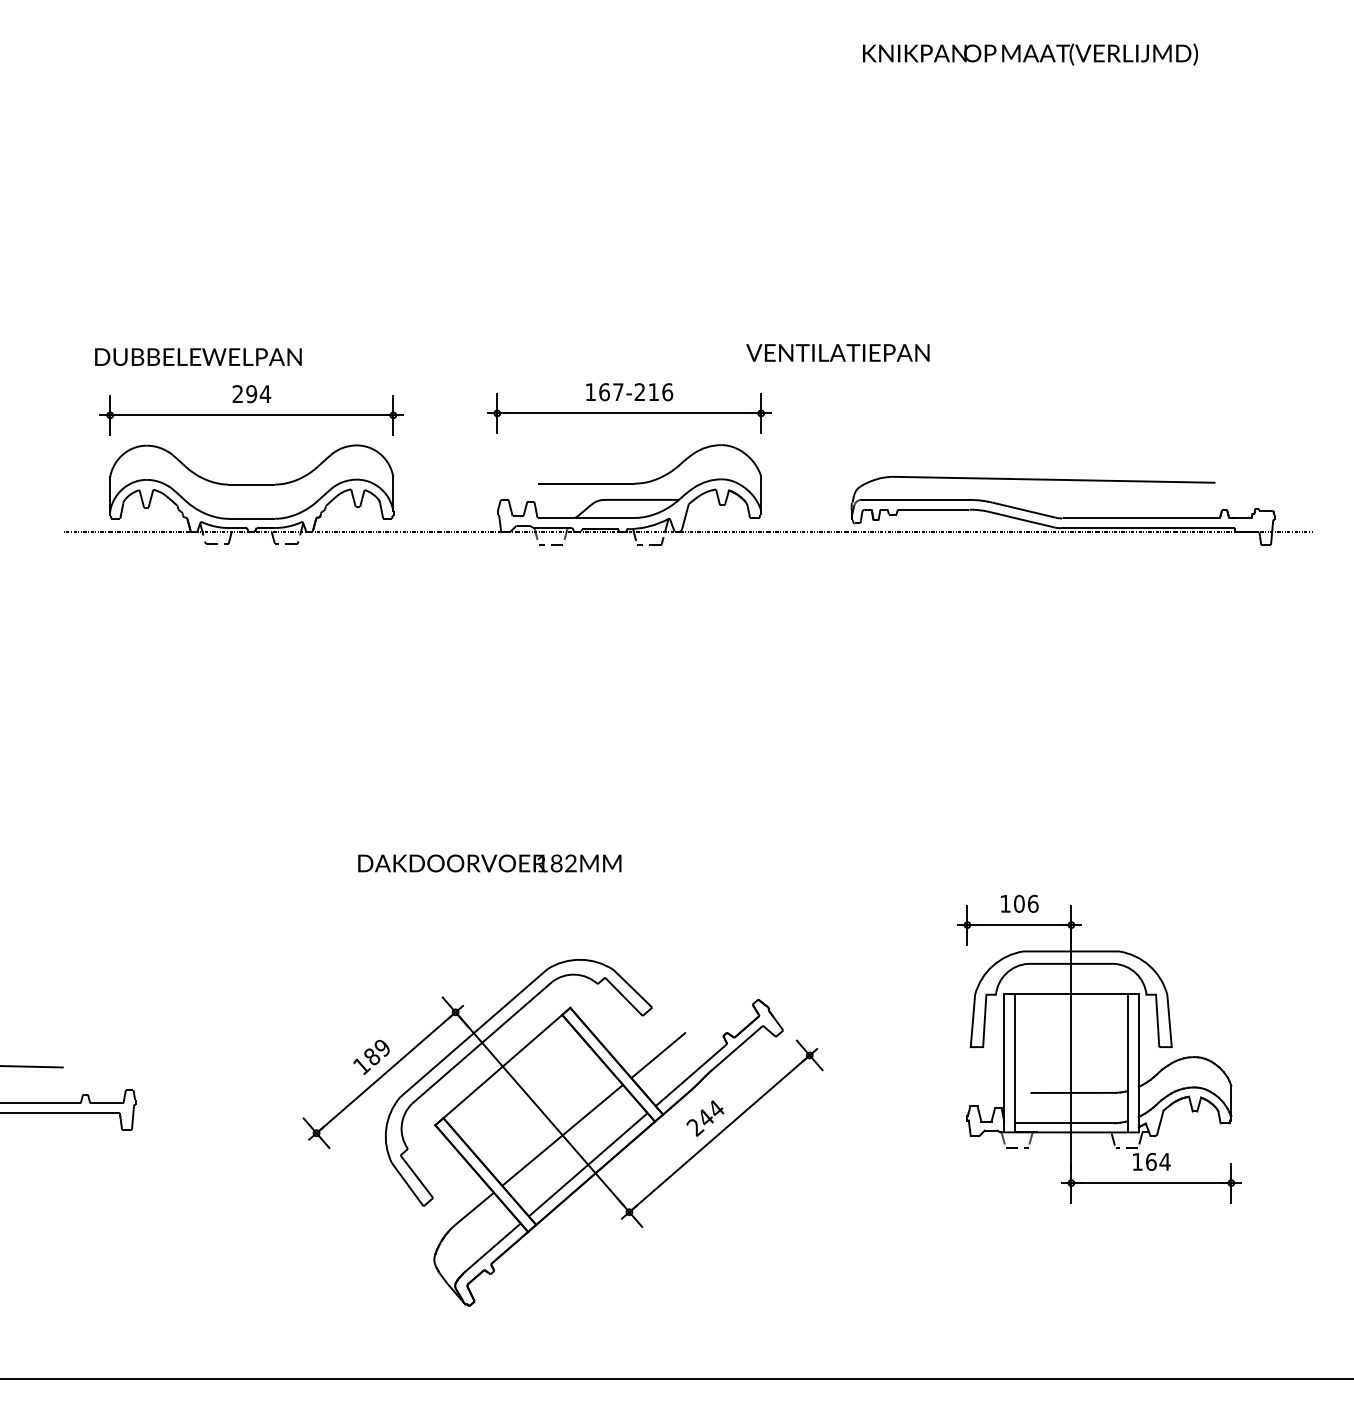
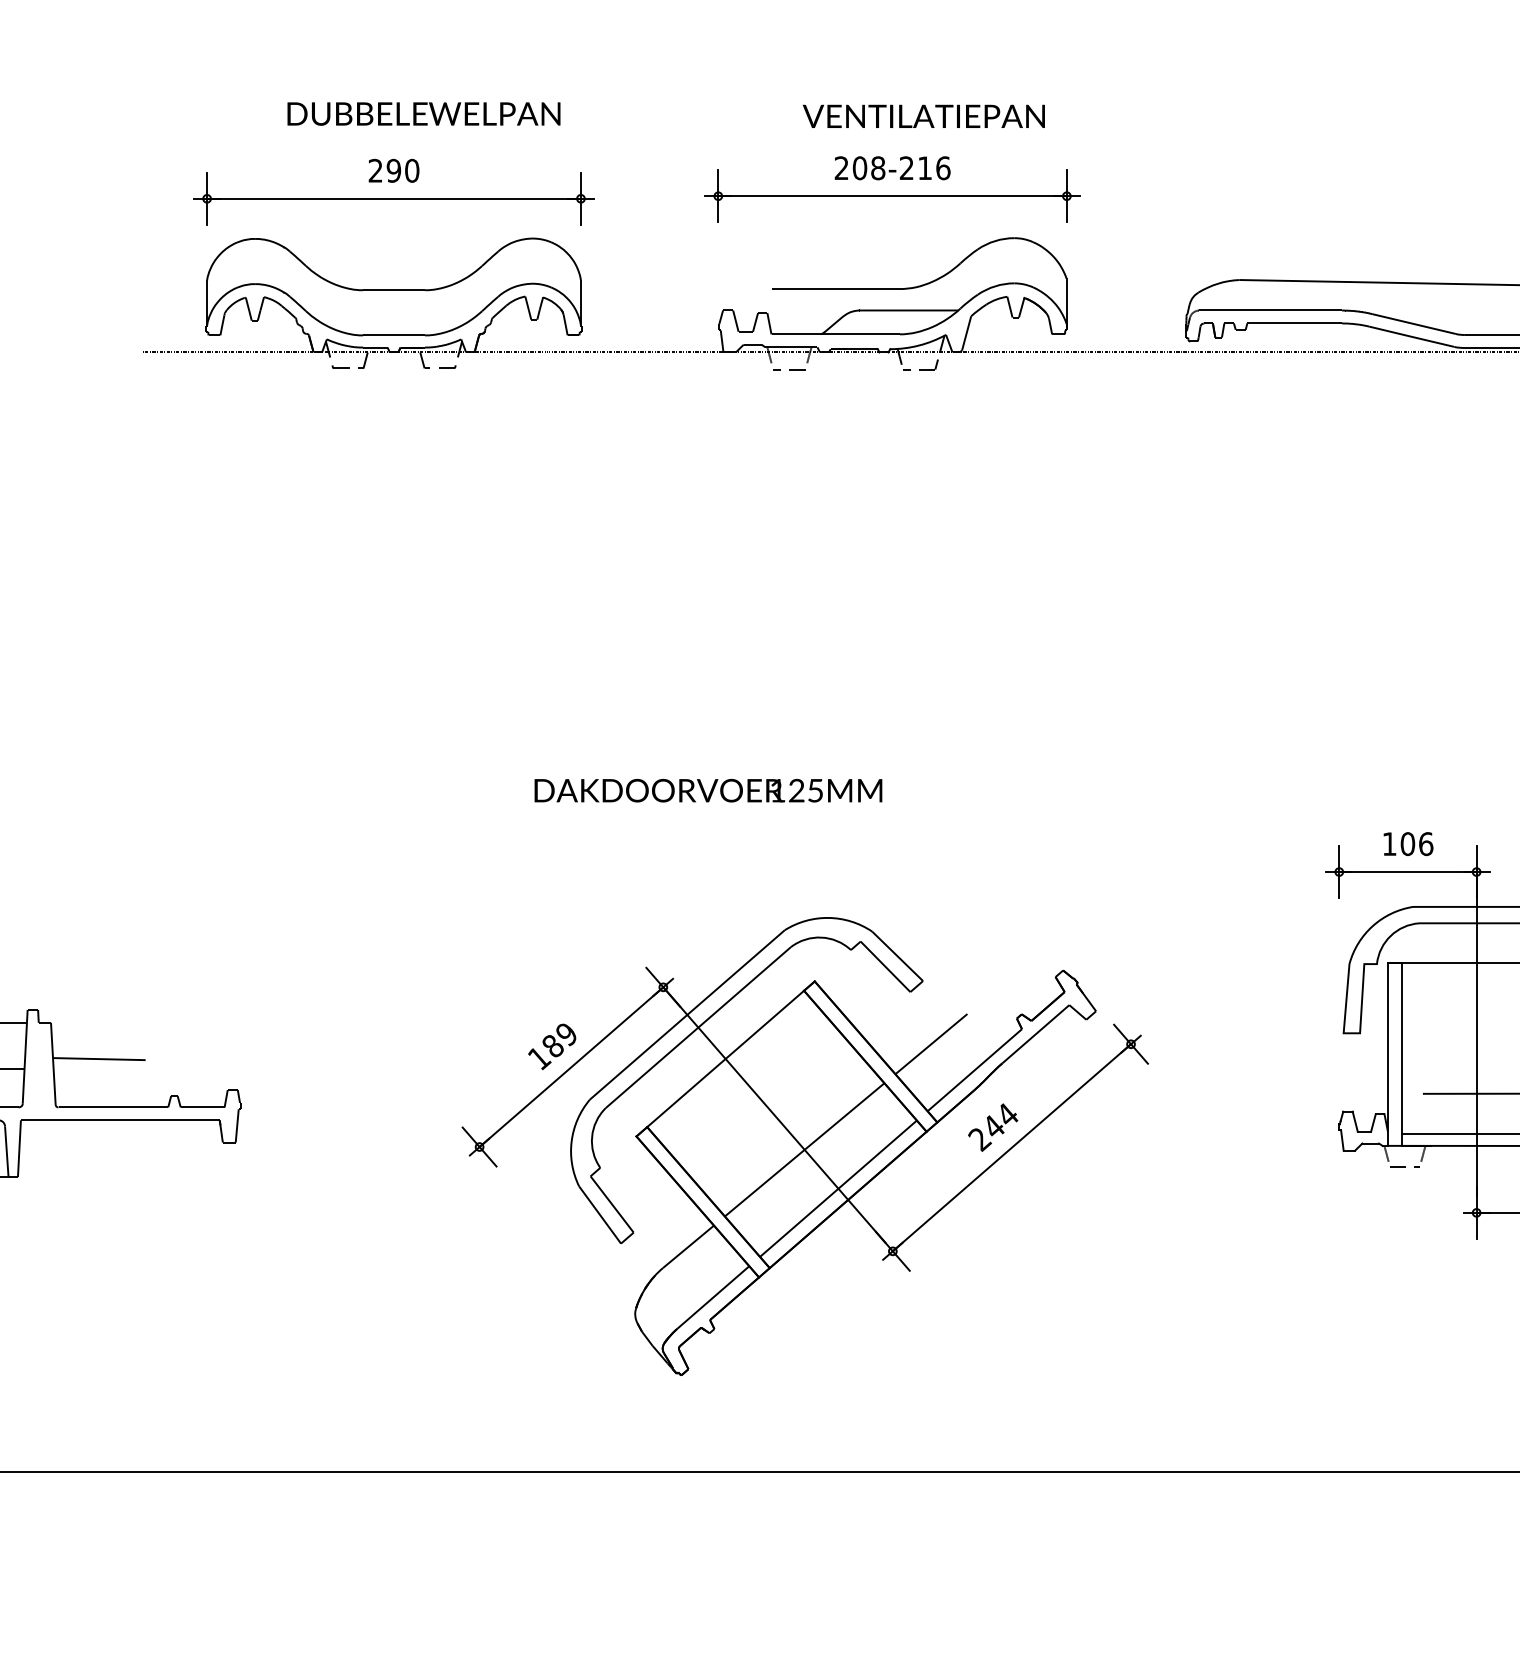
text: (837, 352) -> (923, 115), moved
text: (198, 356) -> (424, 113), moved
text: (604, 392) -> (859, 168), 167-216 -> 208-216
text: (265, 394) -> (412, 171), 294 -> 290
text: (563, 863) -> (805, 790), 182MM -> 125MM

